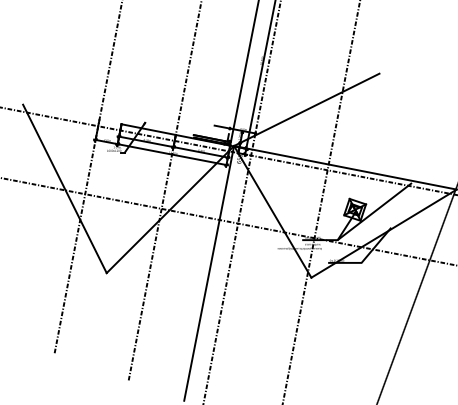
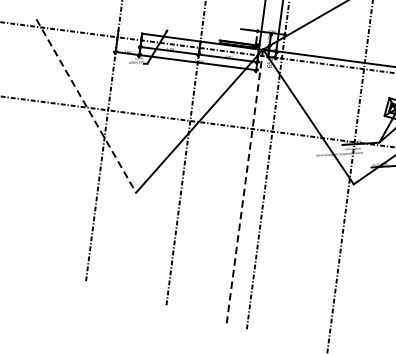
line: (65, 189) -> (86, 106), solid -> dashed
line: (209, 273) -> (245, 186), solid -> dashed

